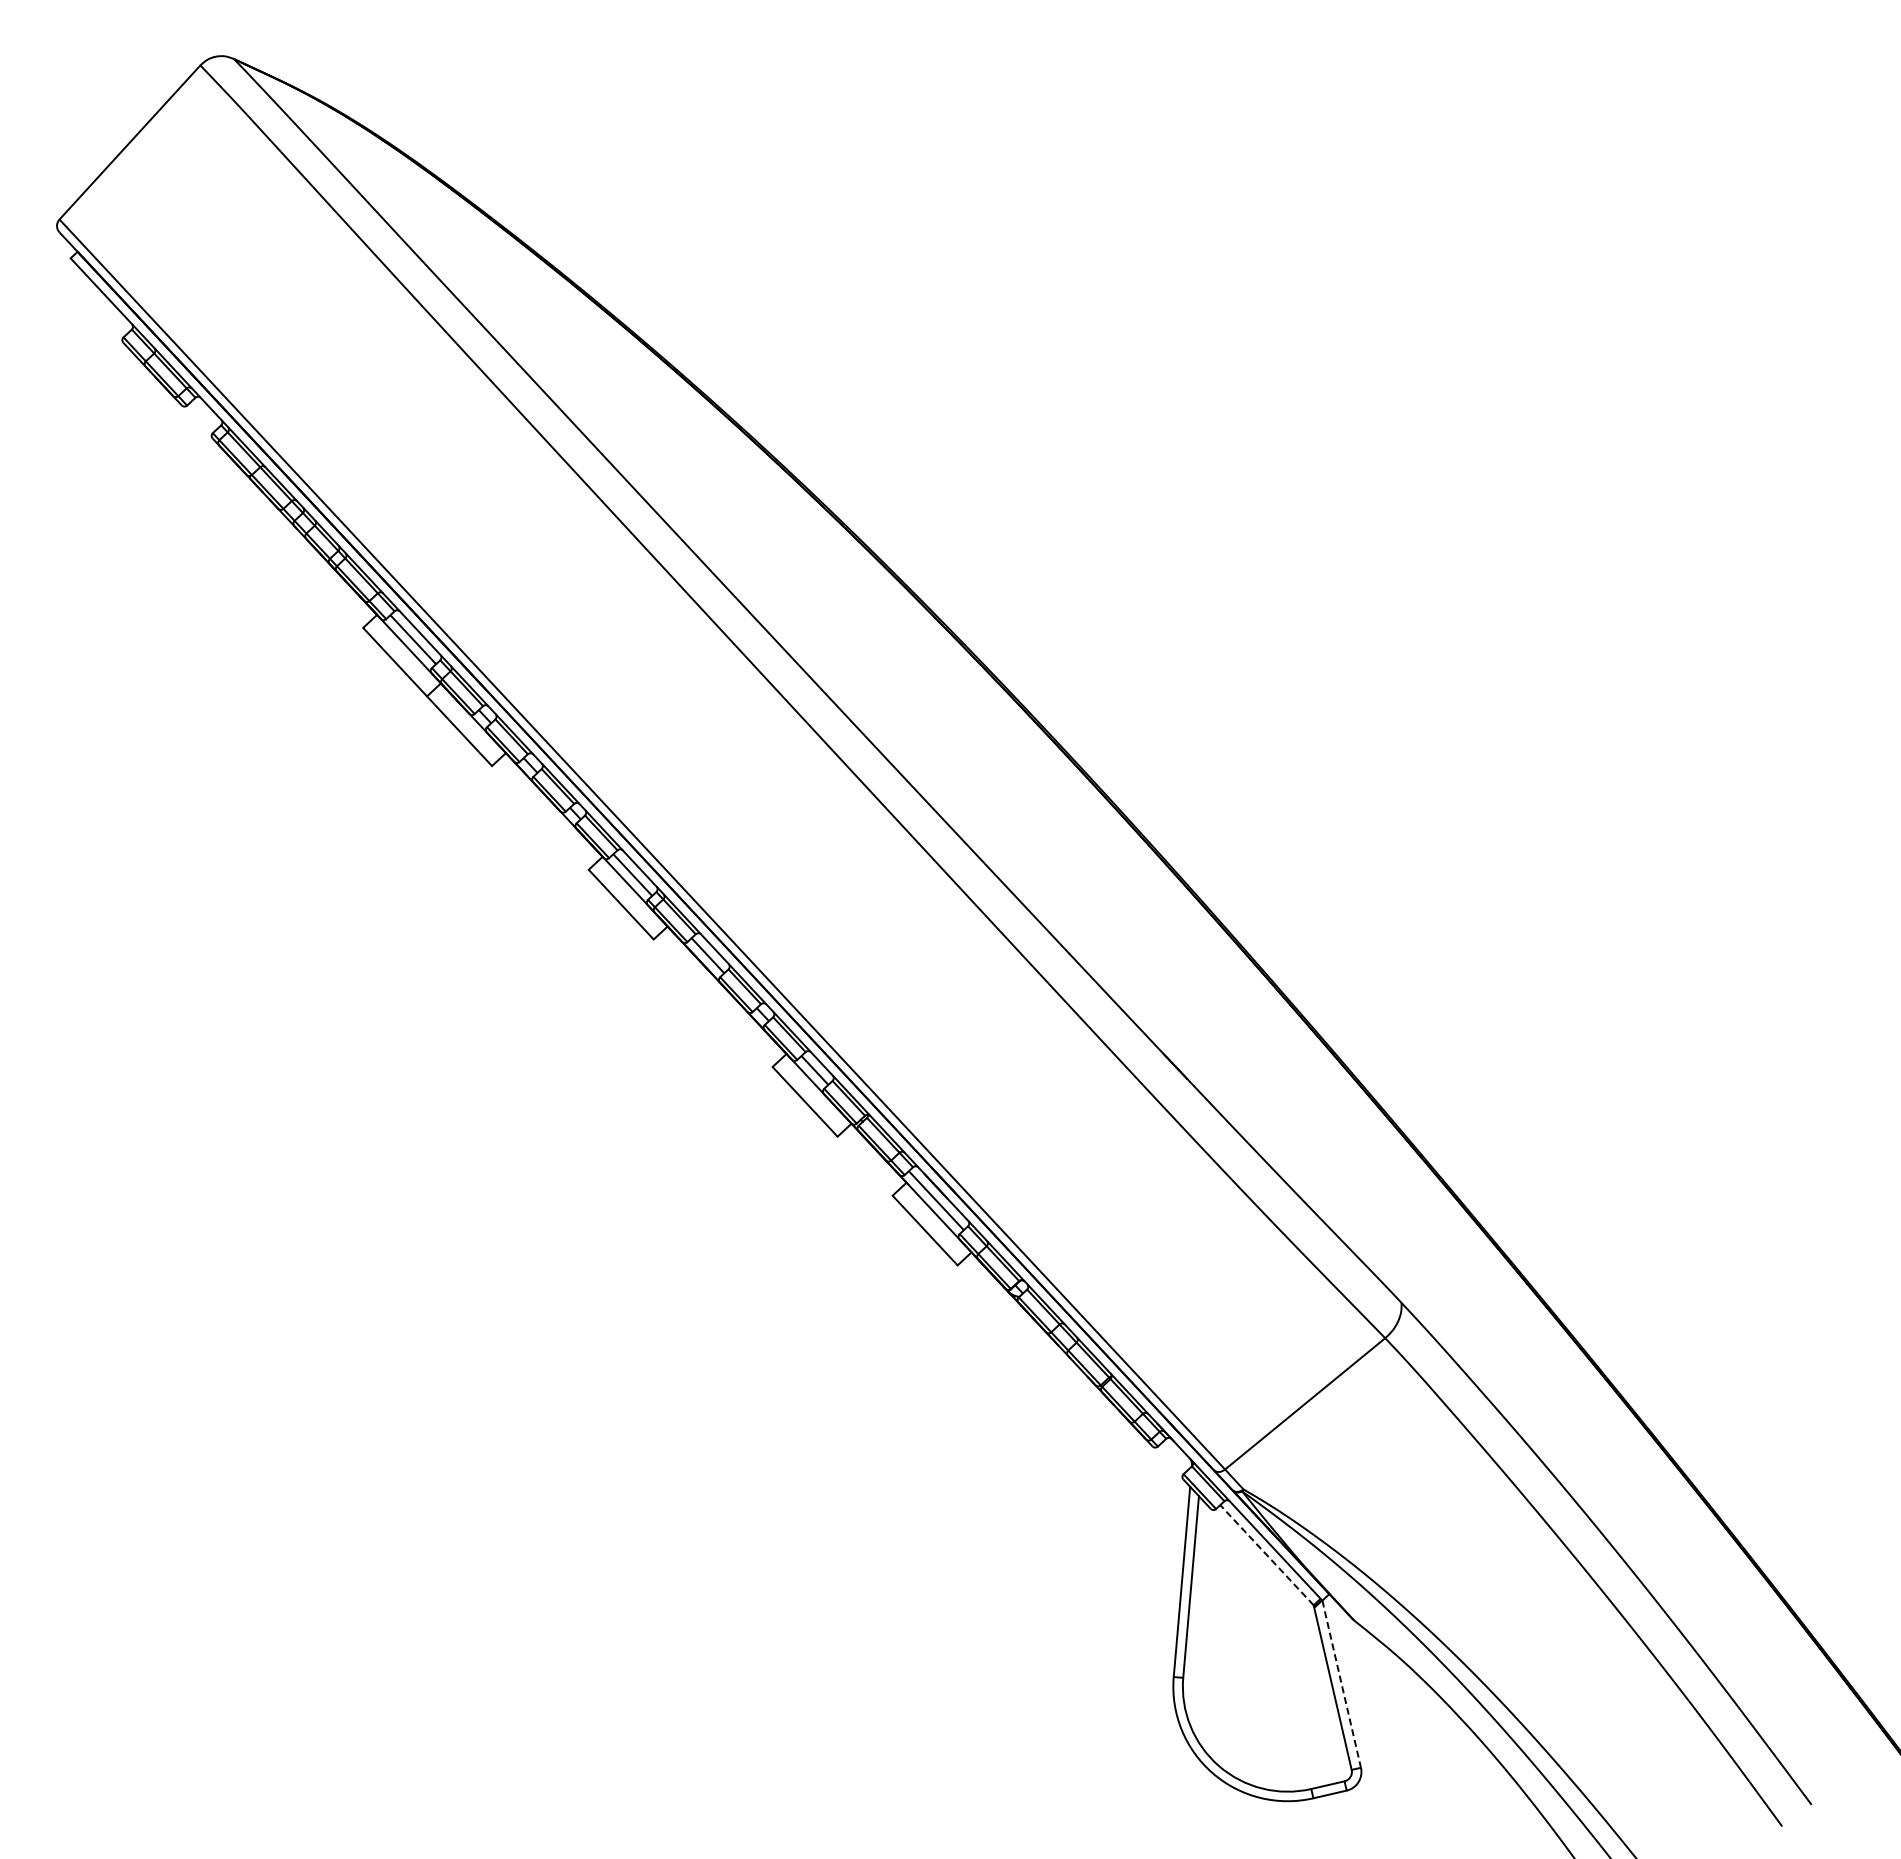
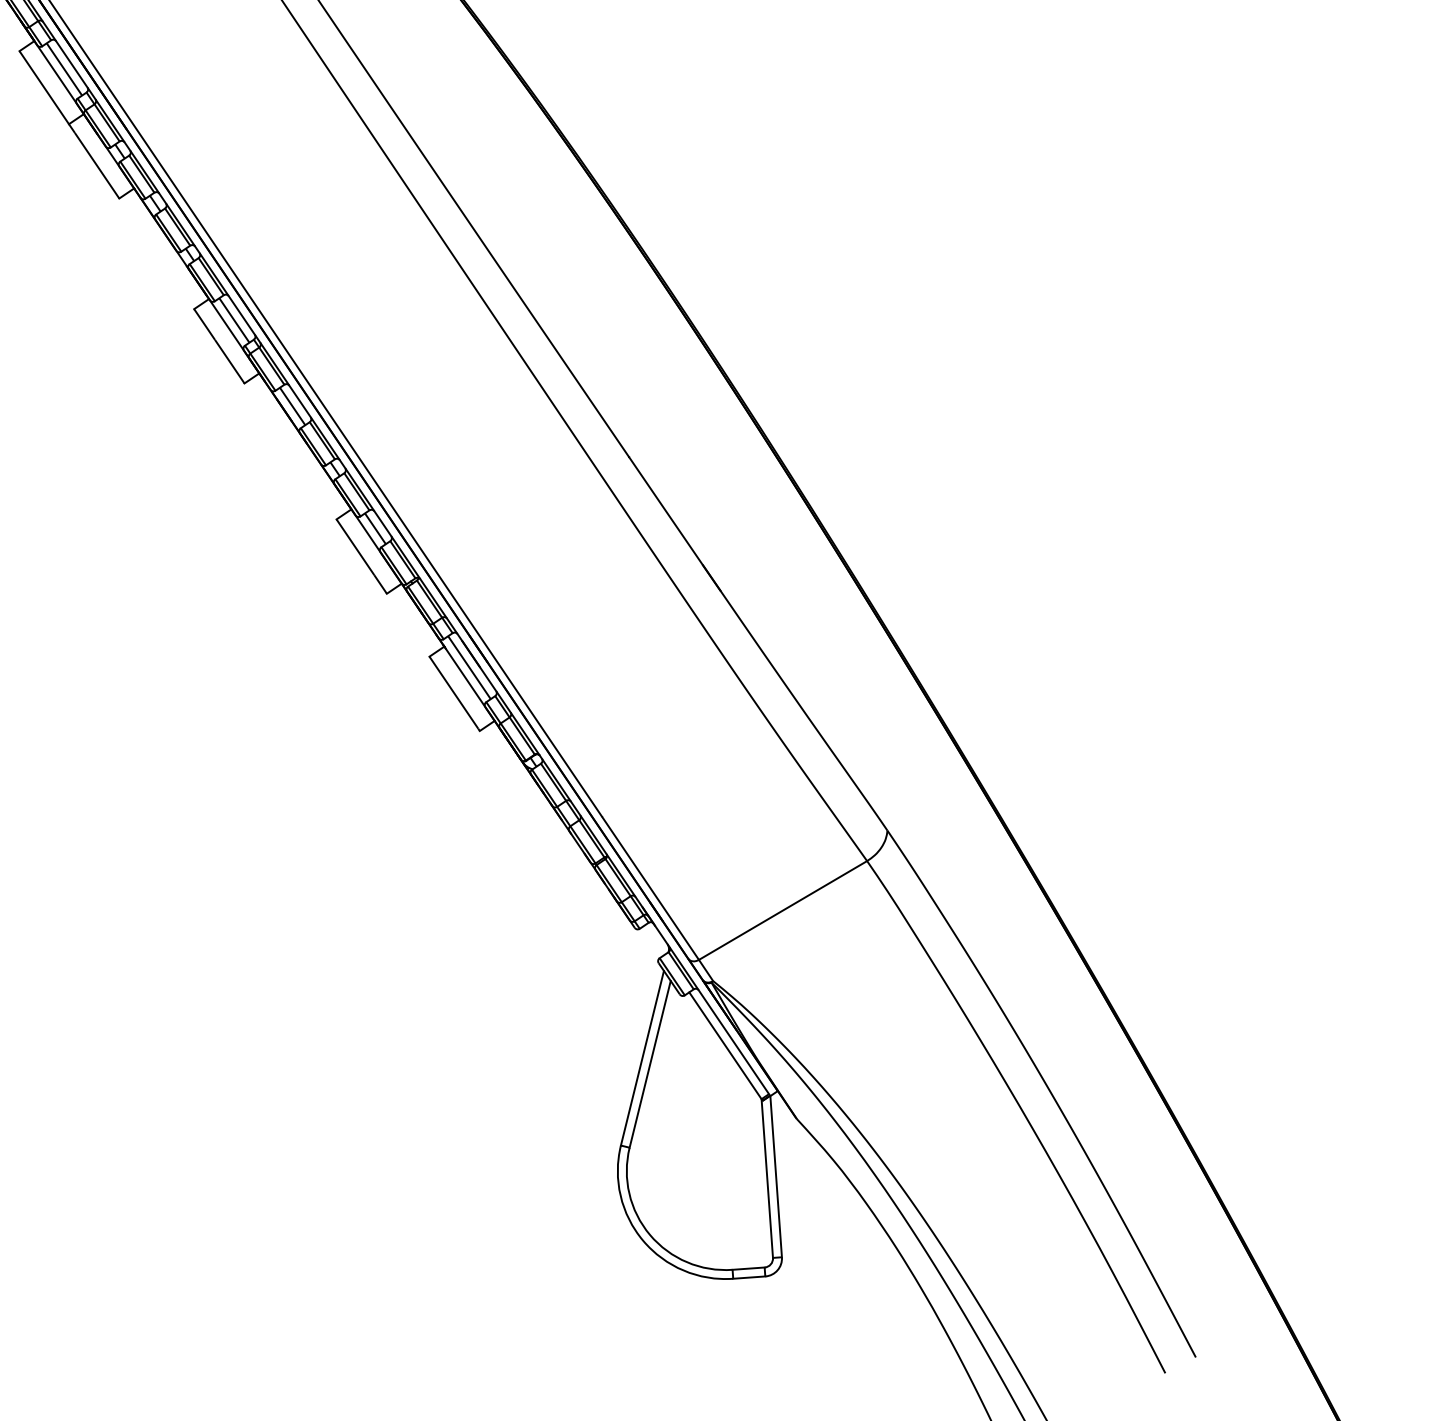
line: (1266, 1554) -> (725, 1045), dashed -> solid
line: (1341, 1684) -> (775, 1176), dashed -> solid

